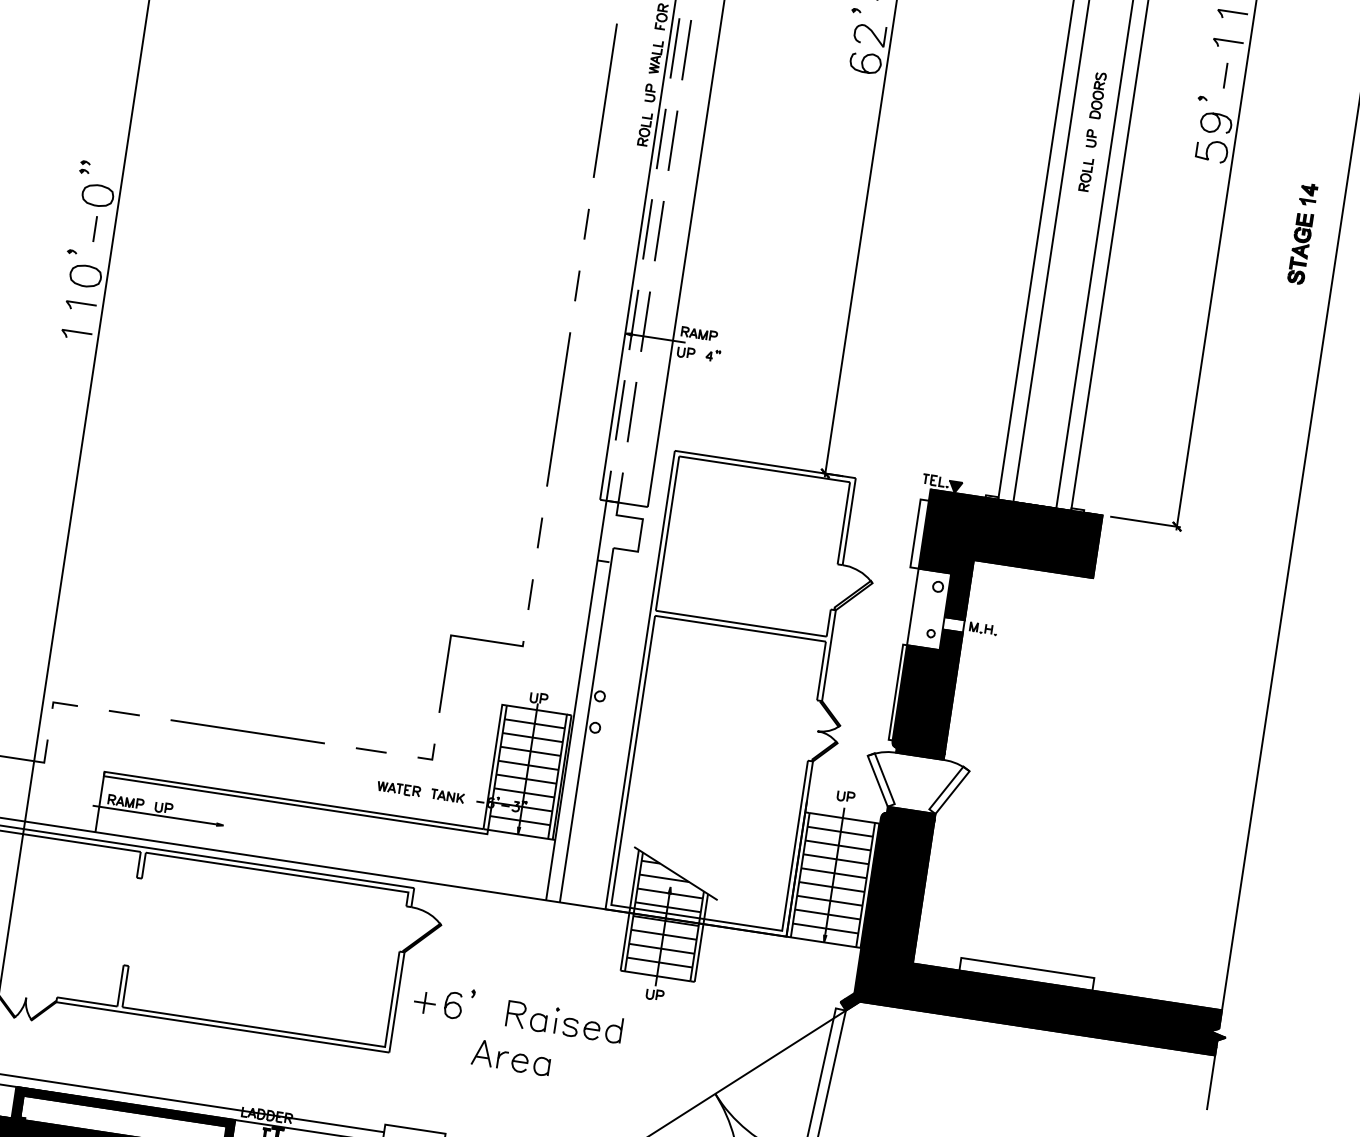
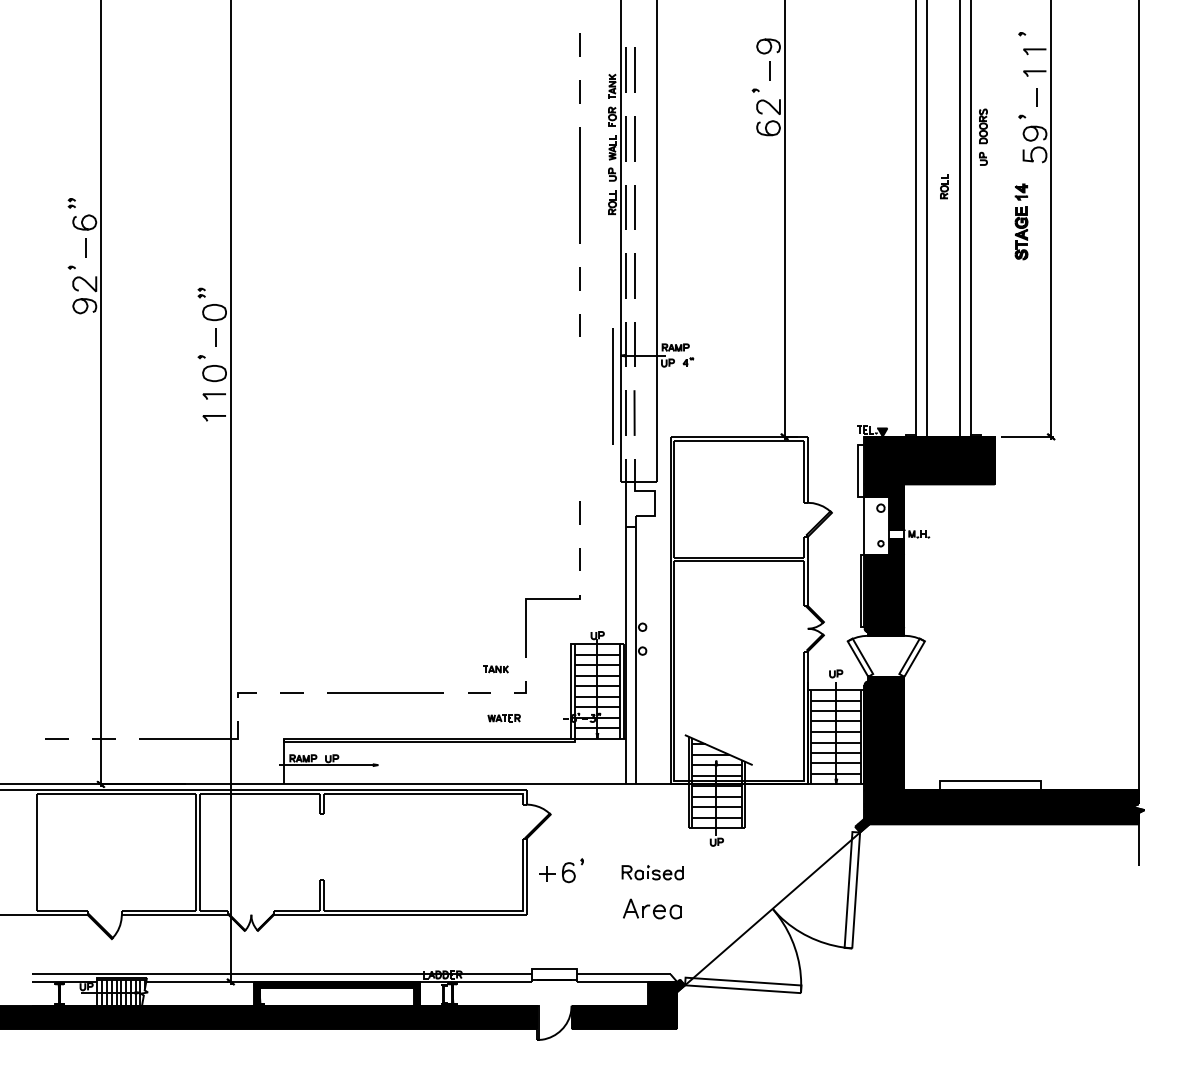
part: (1096, 108) -> (983, 136), moved
part: (1302, 233) -> (1021, 221), moved
line: (558, 409) -> (612, 386), moved
part: (446, 796) -> (495, 669), moved
part: (564, 1021) -> (652, 872), size x0.7
part: (511, 1057) -> (652, 908), moved

